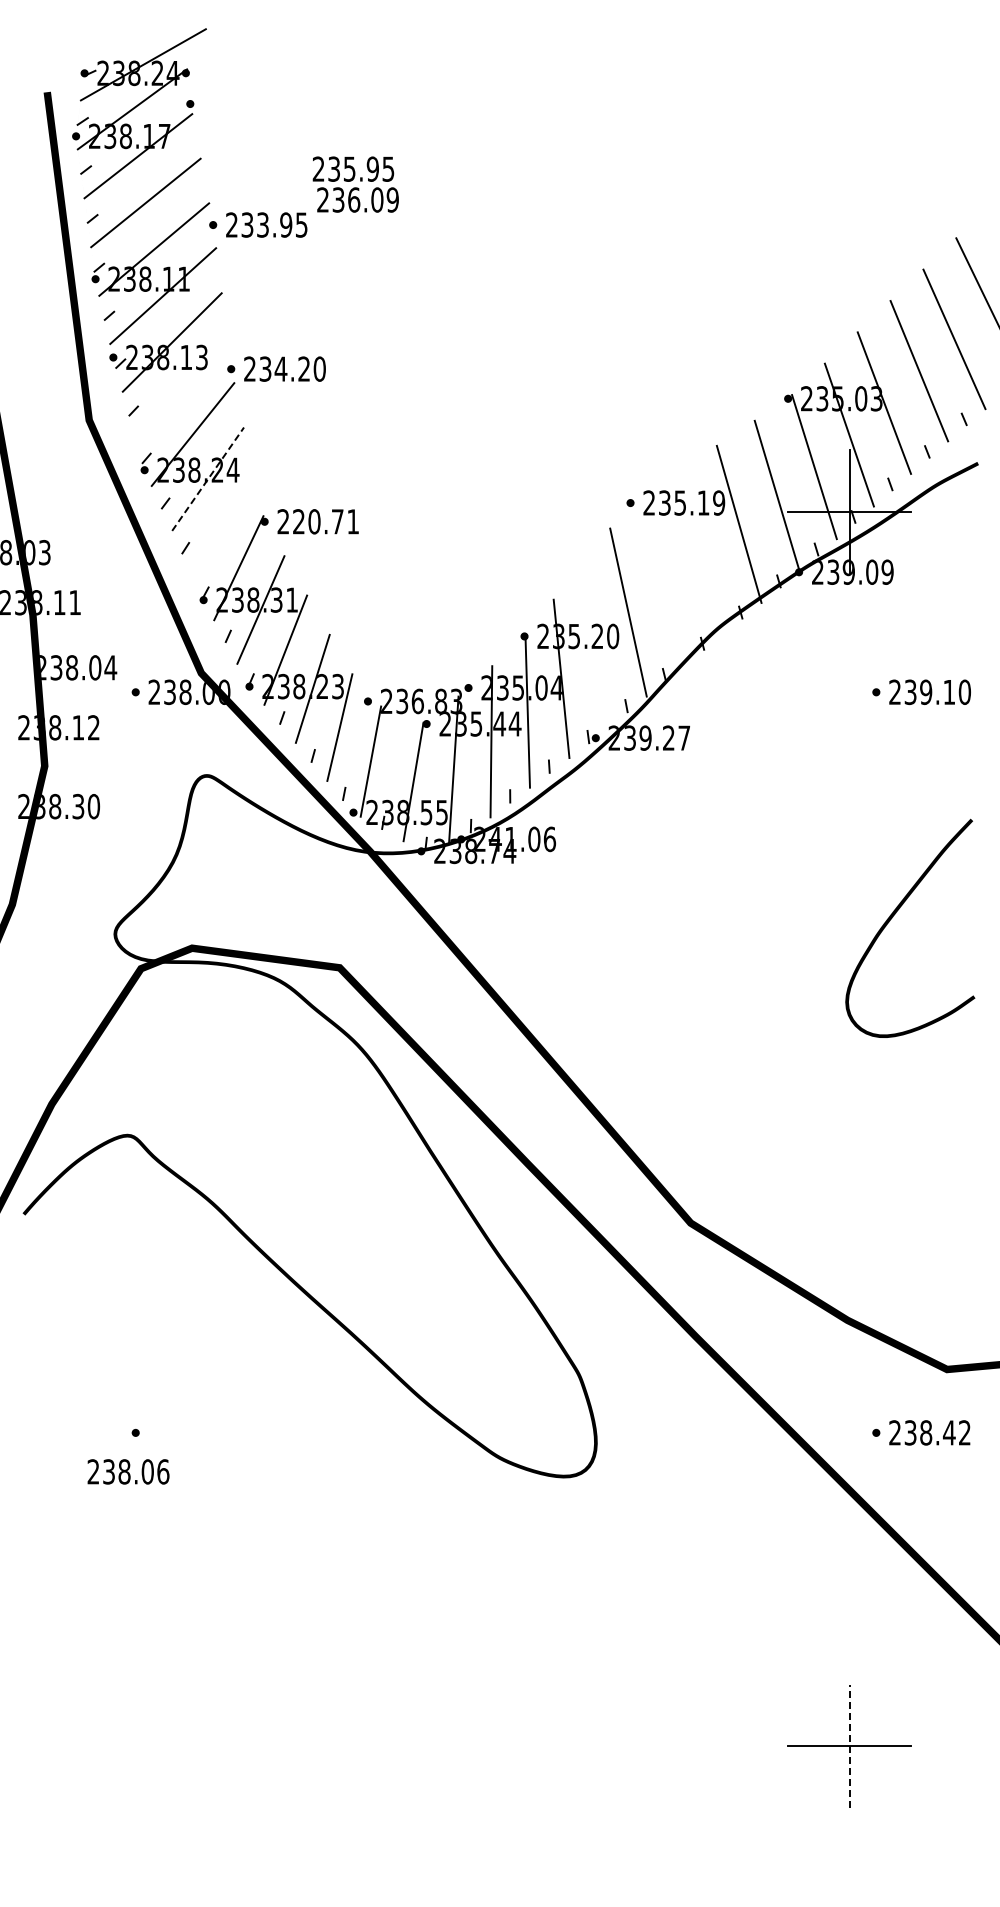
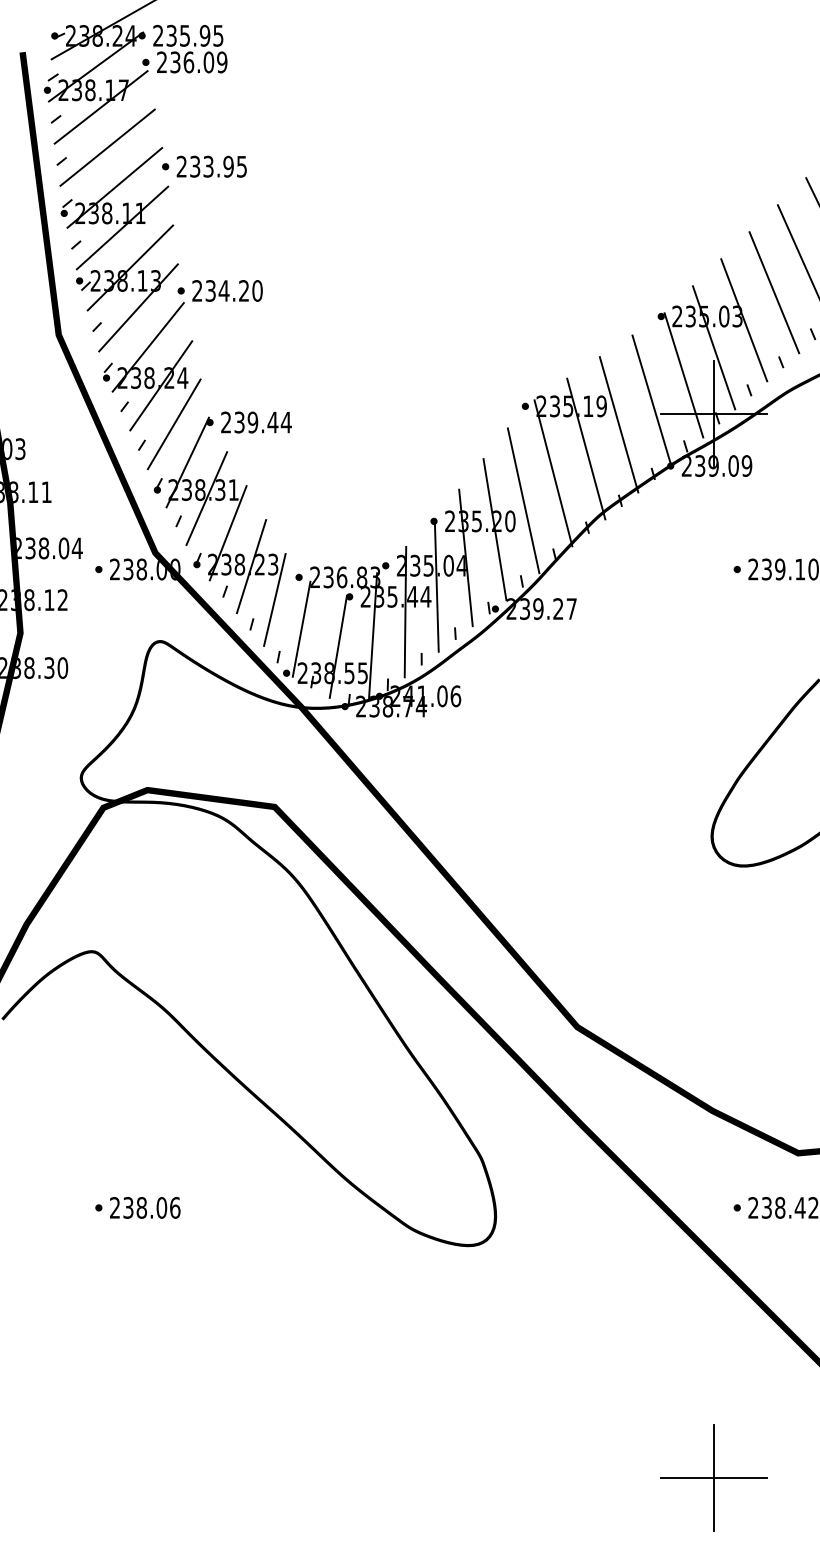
text: (355, 184) -> (190, 49), moved
line: (181, 388) -> (138, 307), added
line: (208, 479) -> (161, 386), dashed -> solid
text: (326, 521) -> (263, 422), 220.71 -> 239.44
line: (222, 523) -> (173, 424), added
line: (701, 552) -> (586, 449), added
line: (663, 580) -> (553, 473), added
line: (594, 645) -> (494, 529), added
text: (128, 1471) -> (145, 1207), moved
line: (849, 1746) -> (714, 1478), dashed -> solid

